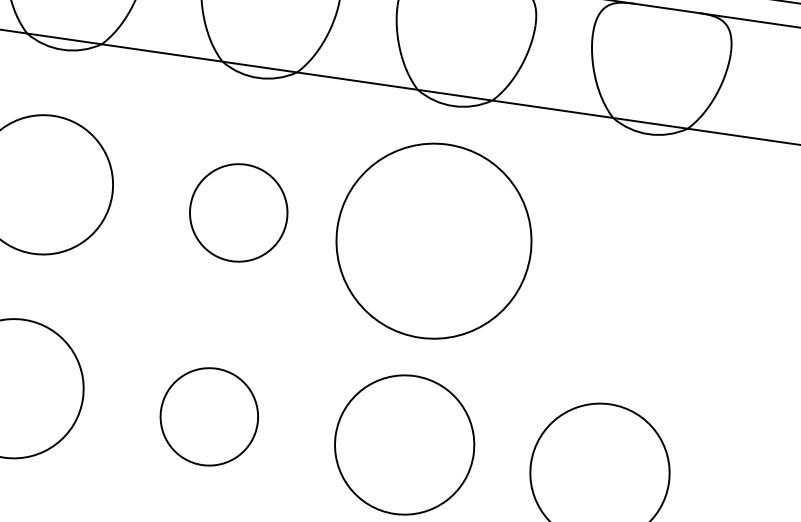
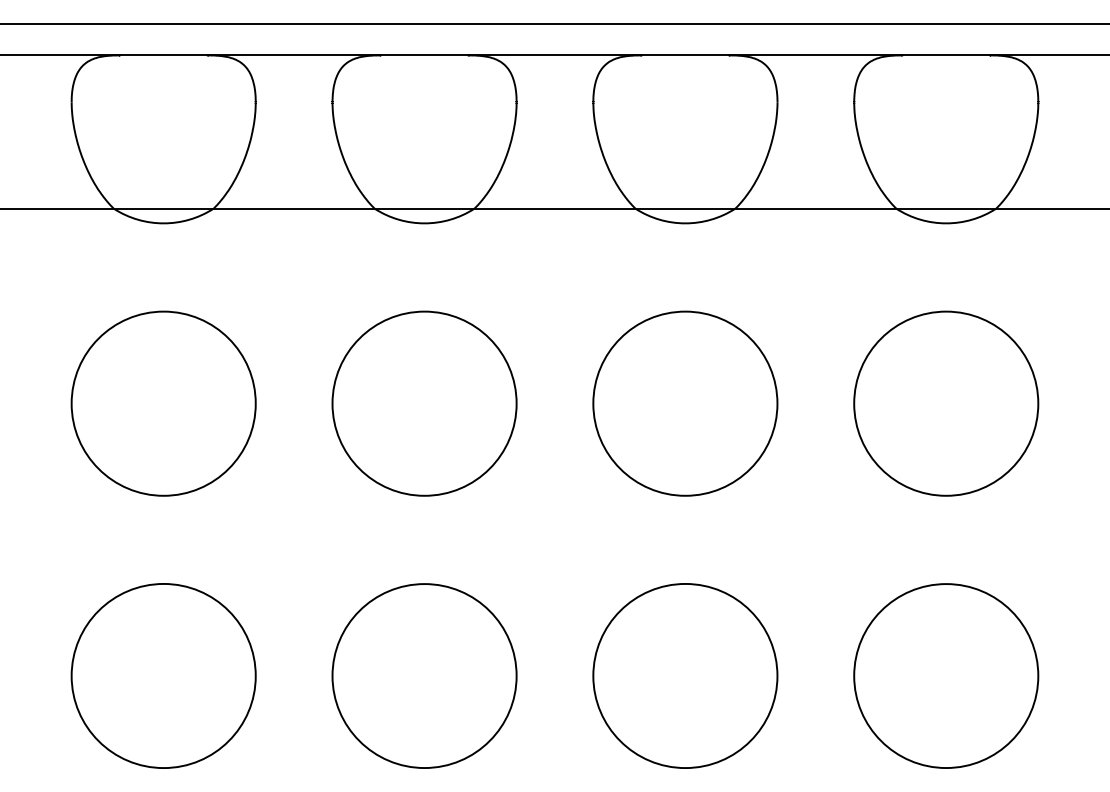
part: (238, 212) -> (424, 403), size x1.43
part: (434, 240) -> (685, 403), size x0.71
part: (629, 269) -> (946, 403), added
part: (209, 416) -> (424, 675), size x1.43

